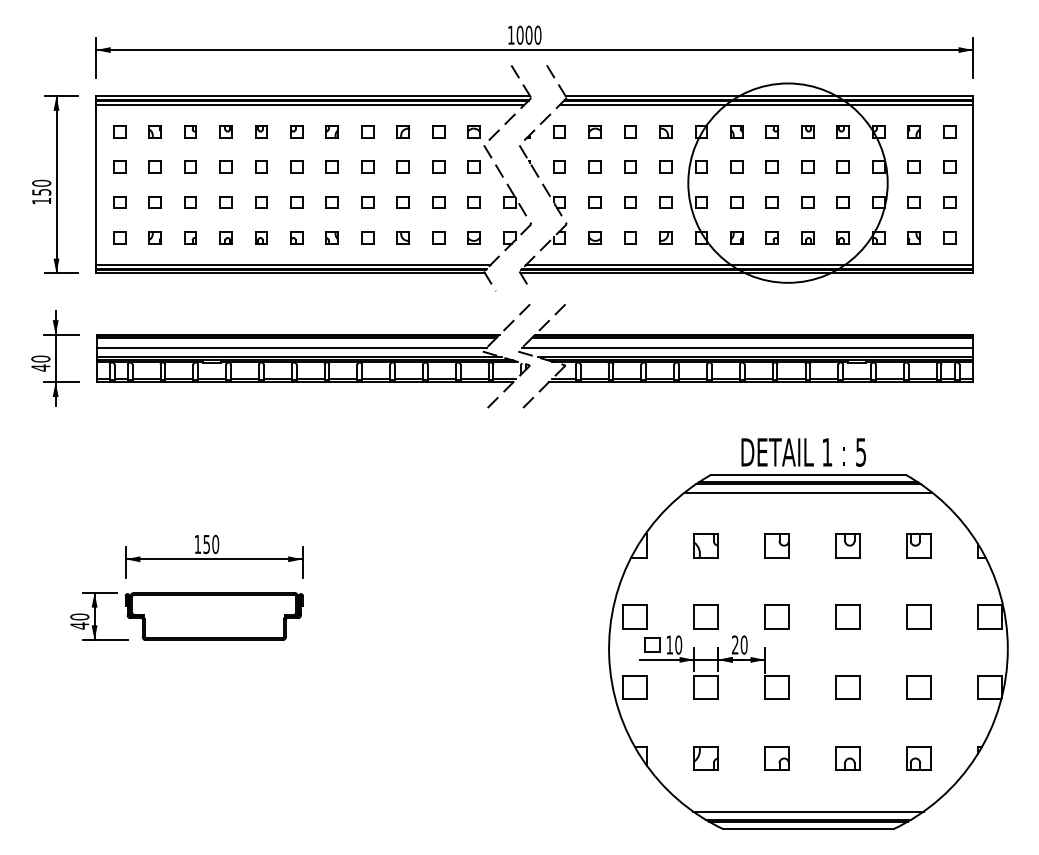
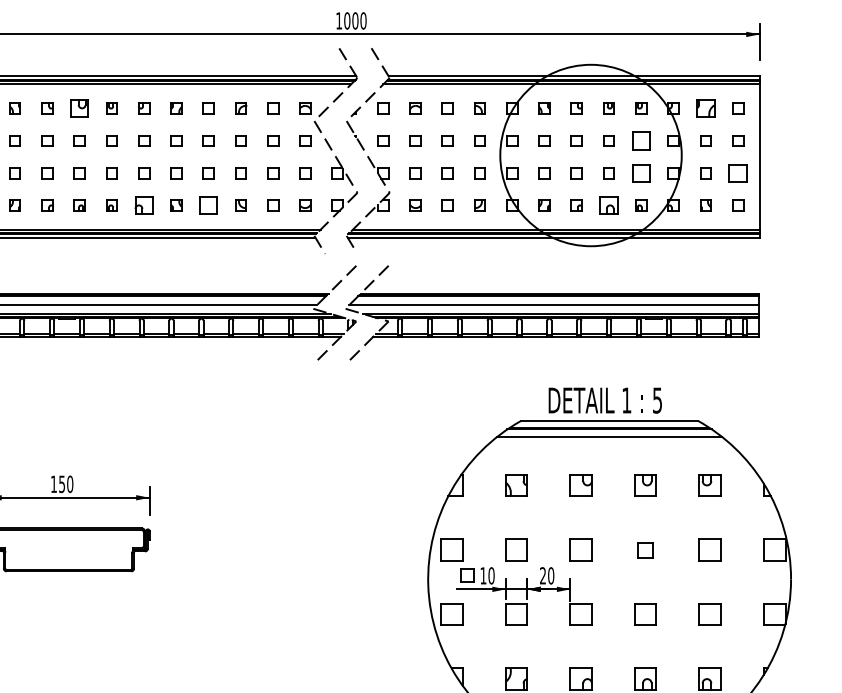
part: (225, 131) -> (79, 108), size x1.6
part: (913, 131) -> (705, 108), size x1.6
part: (842, 166) -> (640, 140), size x1.6
part: (842, 202) -> (640, 173), size x1.6
part: (949, 202) -> (737, 173), size x1.6
part: (296, 237) -> (143, 204), size x1.6
part: (367, 237) -> (208, 204), size x1.6
part: (807, 237) -> (608, 204), size x1.6
part: (847, 616) -> (645, 549), size x0.7

